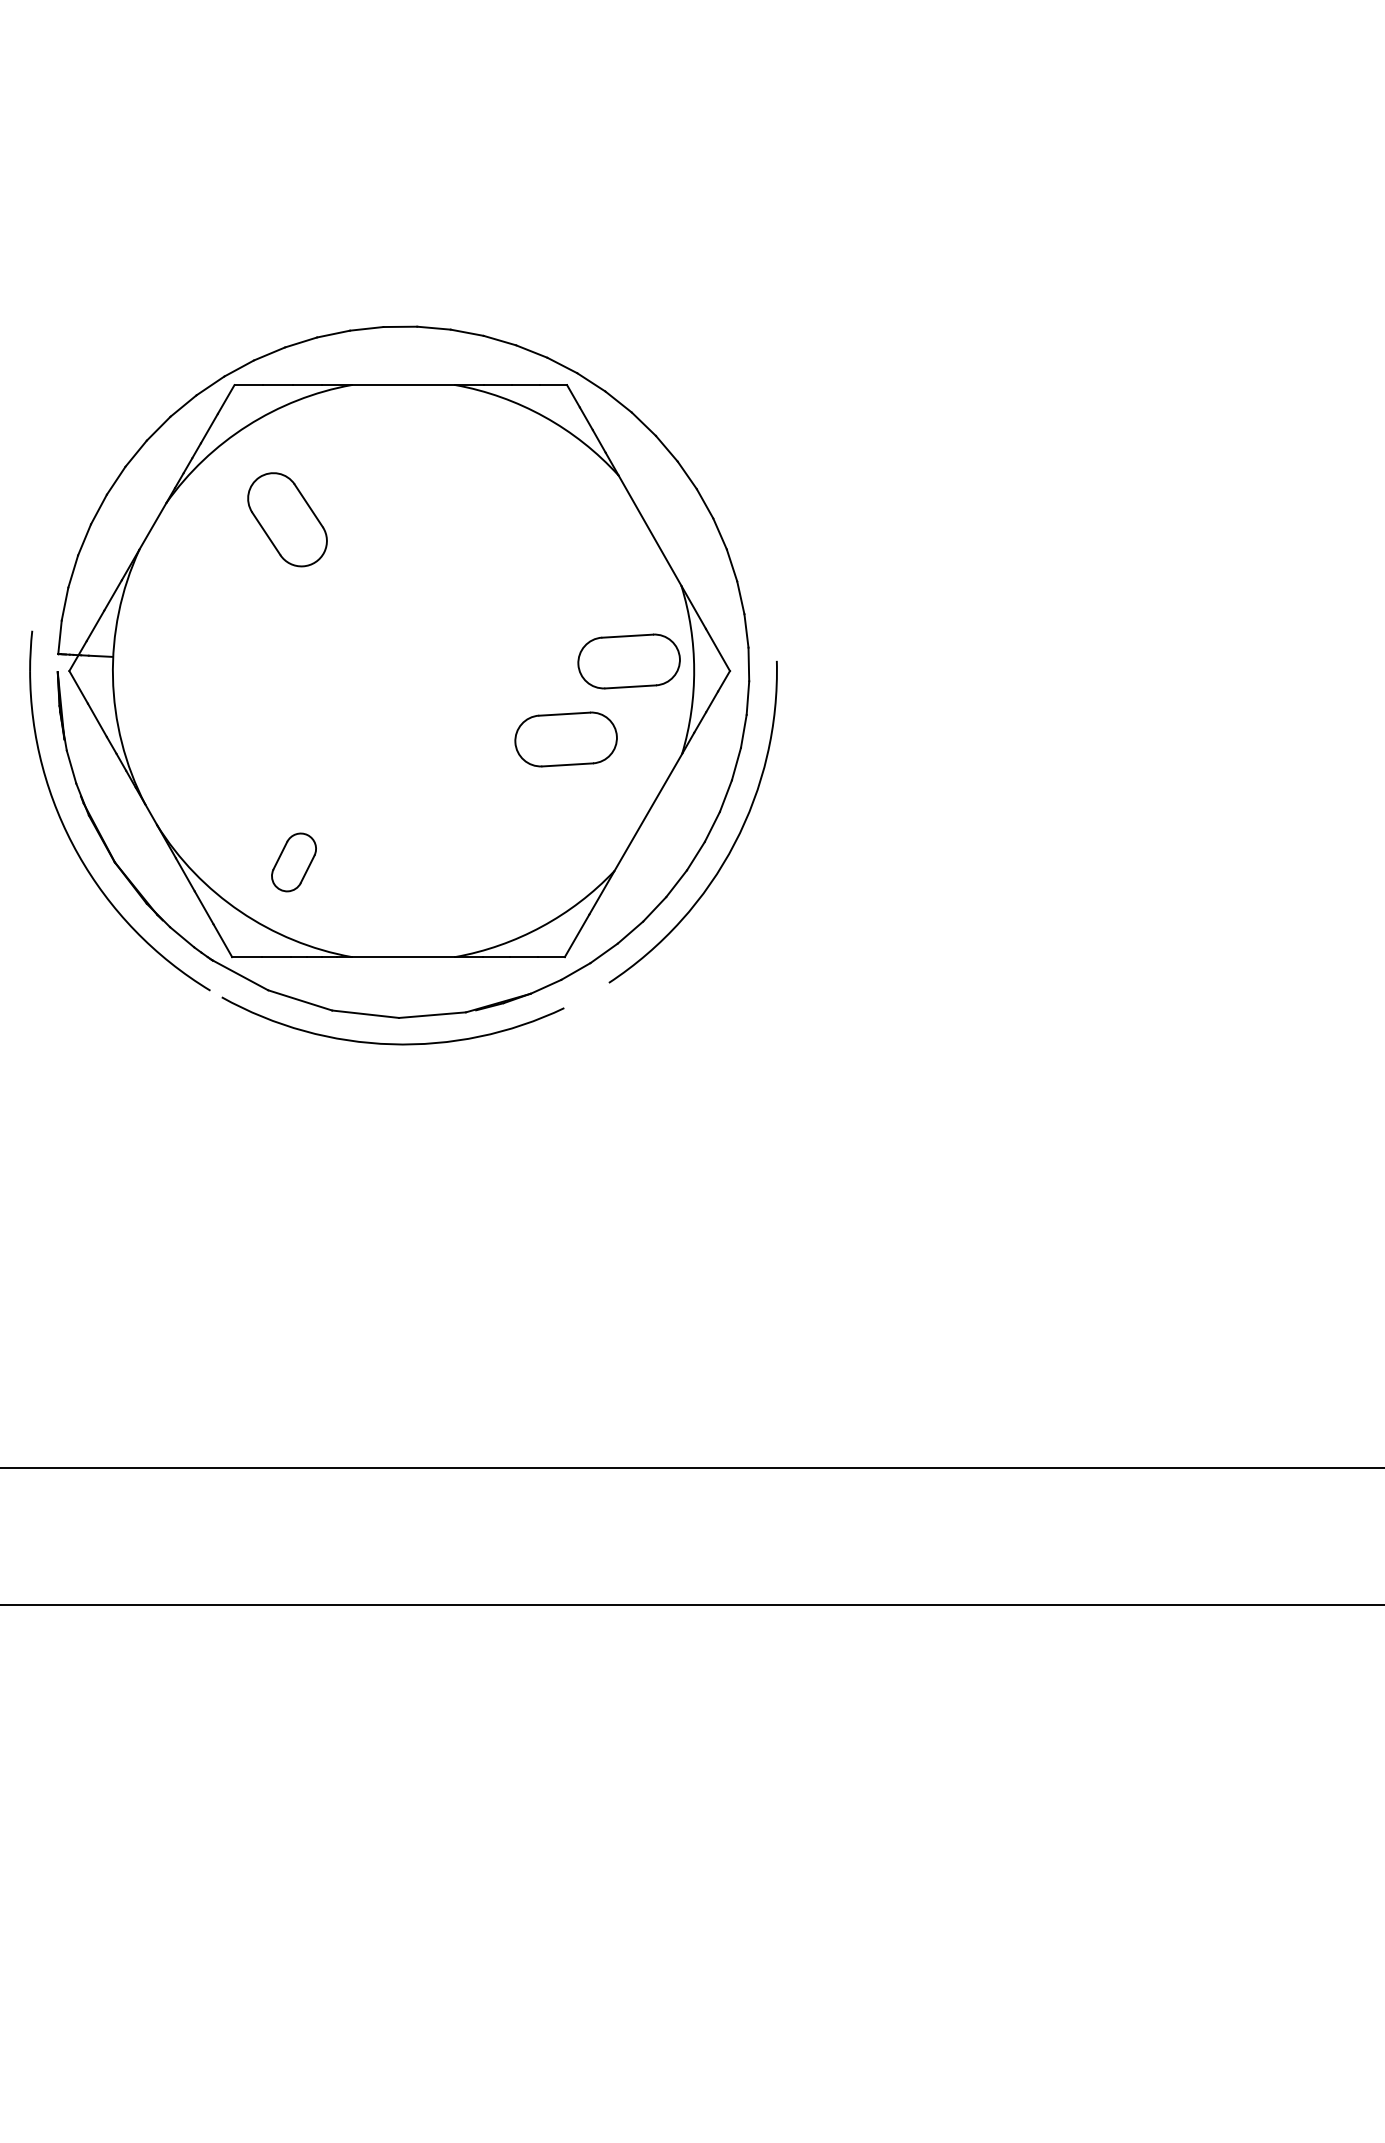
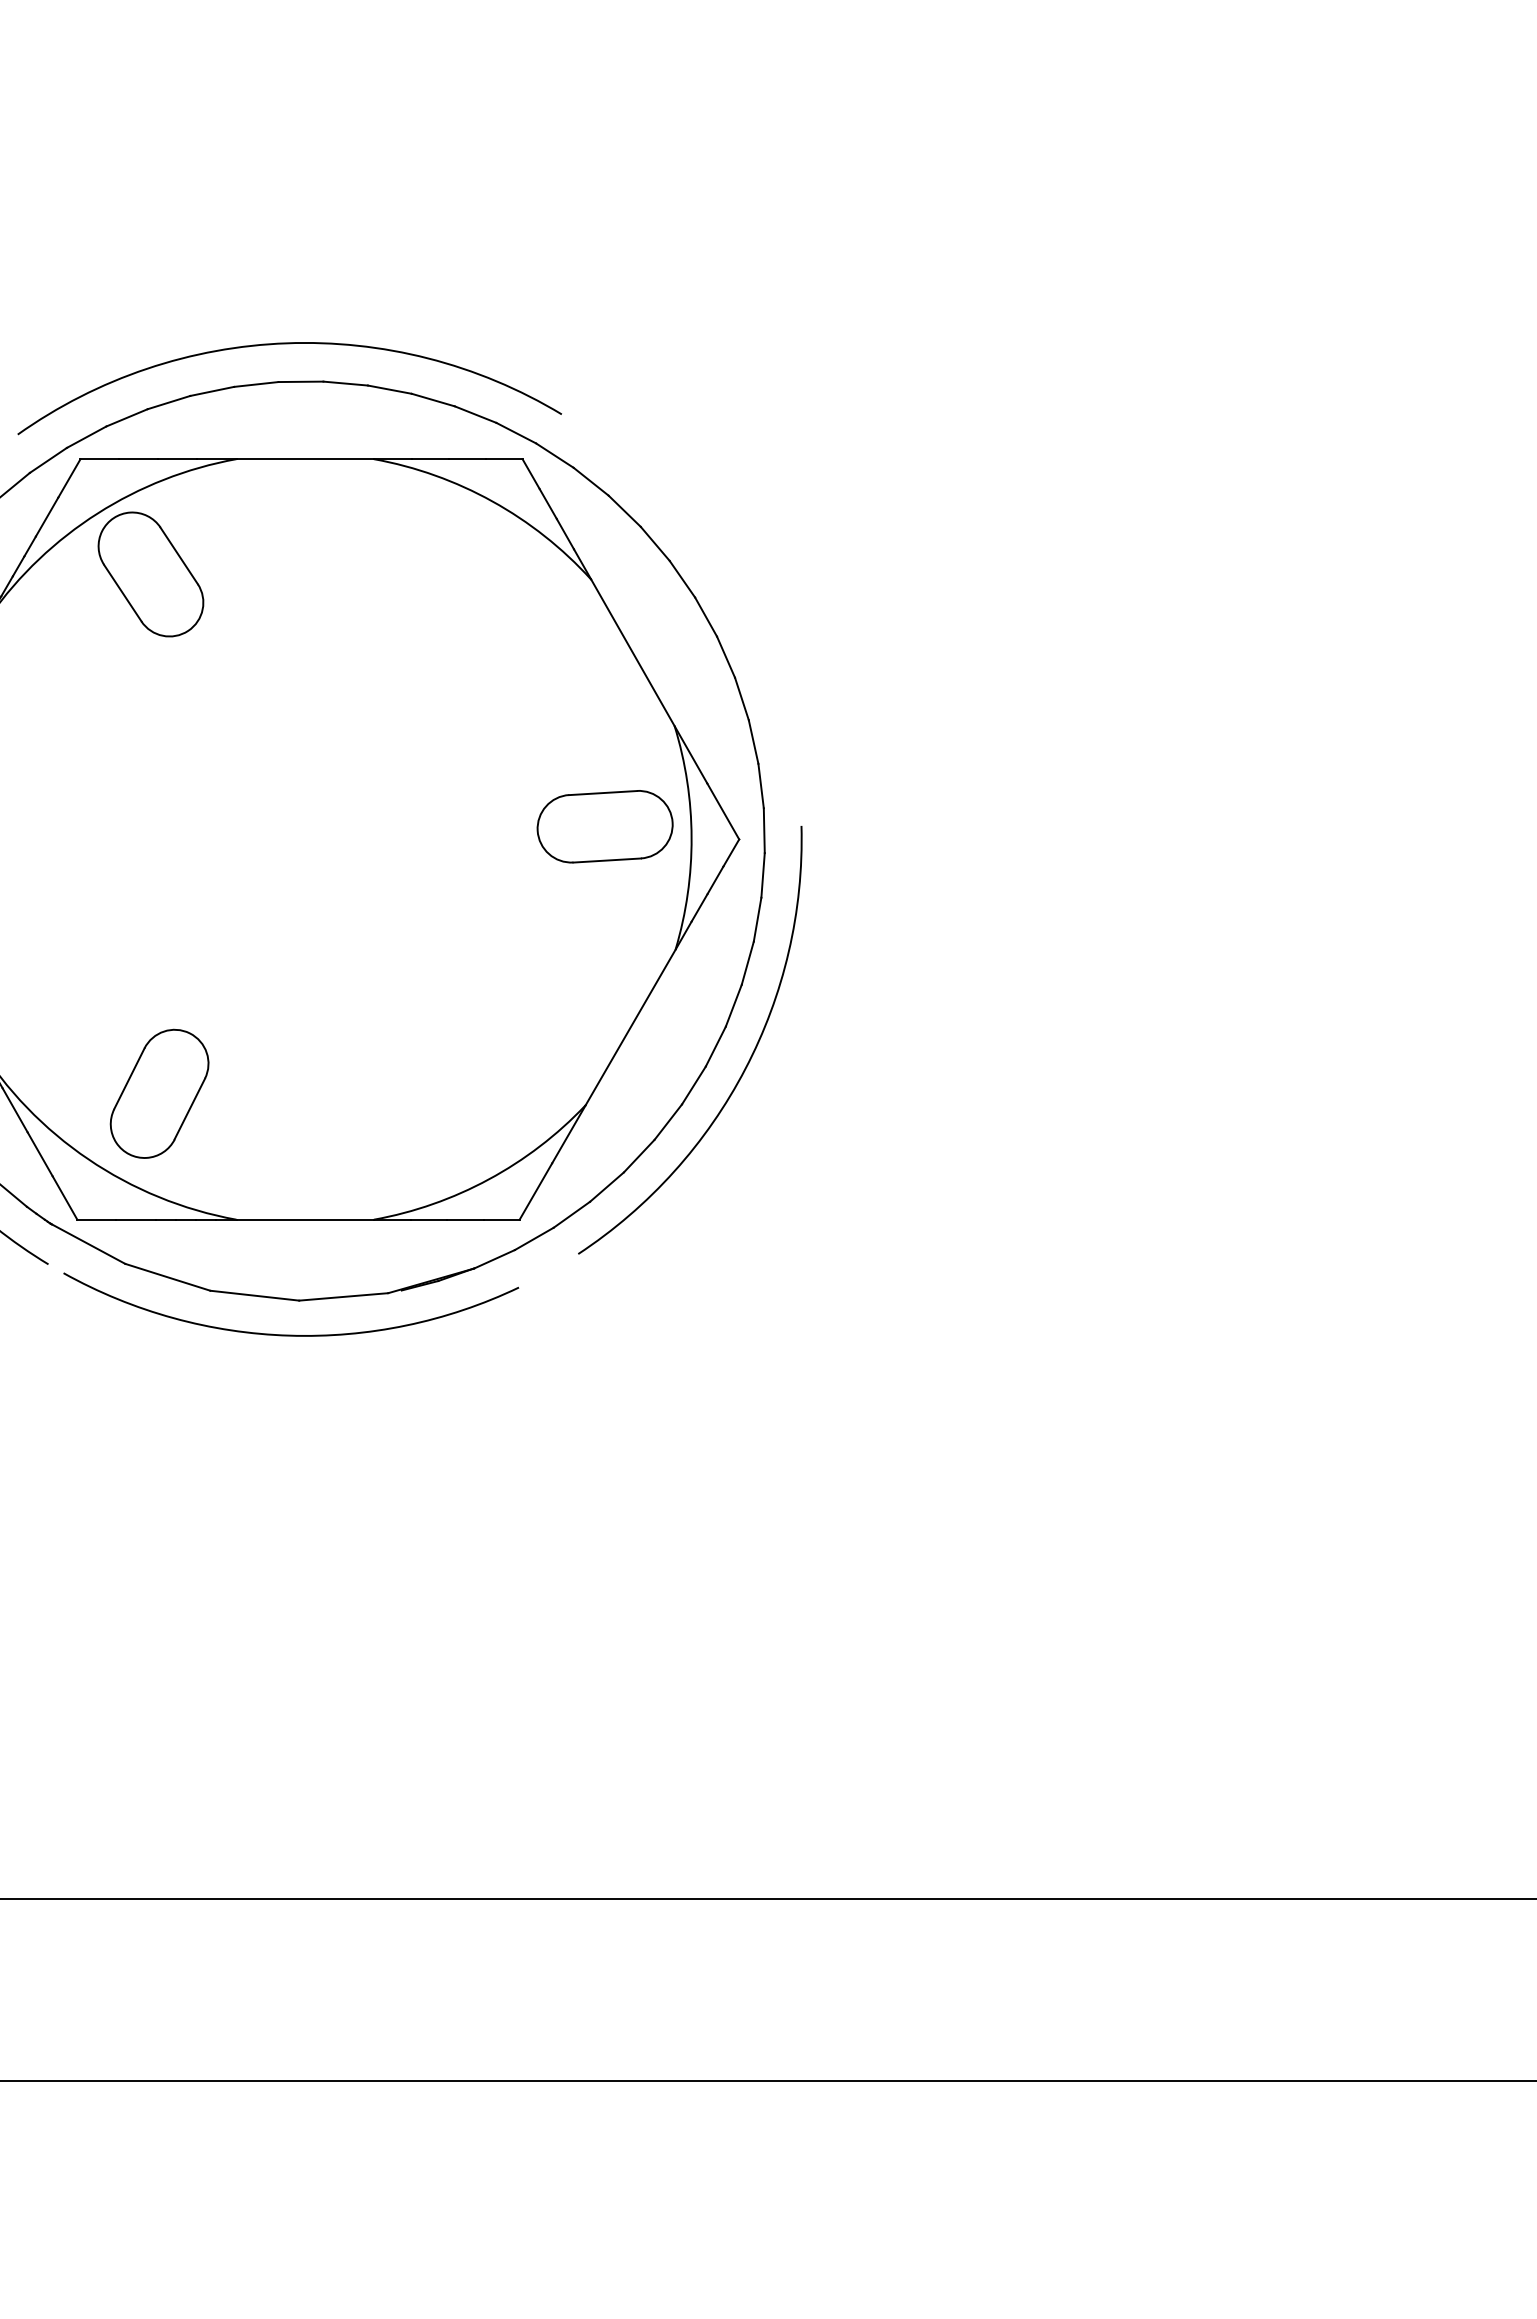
arc: (391, 298) -> (289, 344), added
part: (287, 519) -> (150, 574), moved
part: (565, 739) -> (520, 930), removed
part: (293, 862) -> (158, 1093), size x1.67

